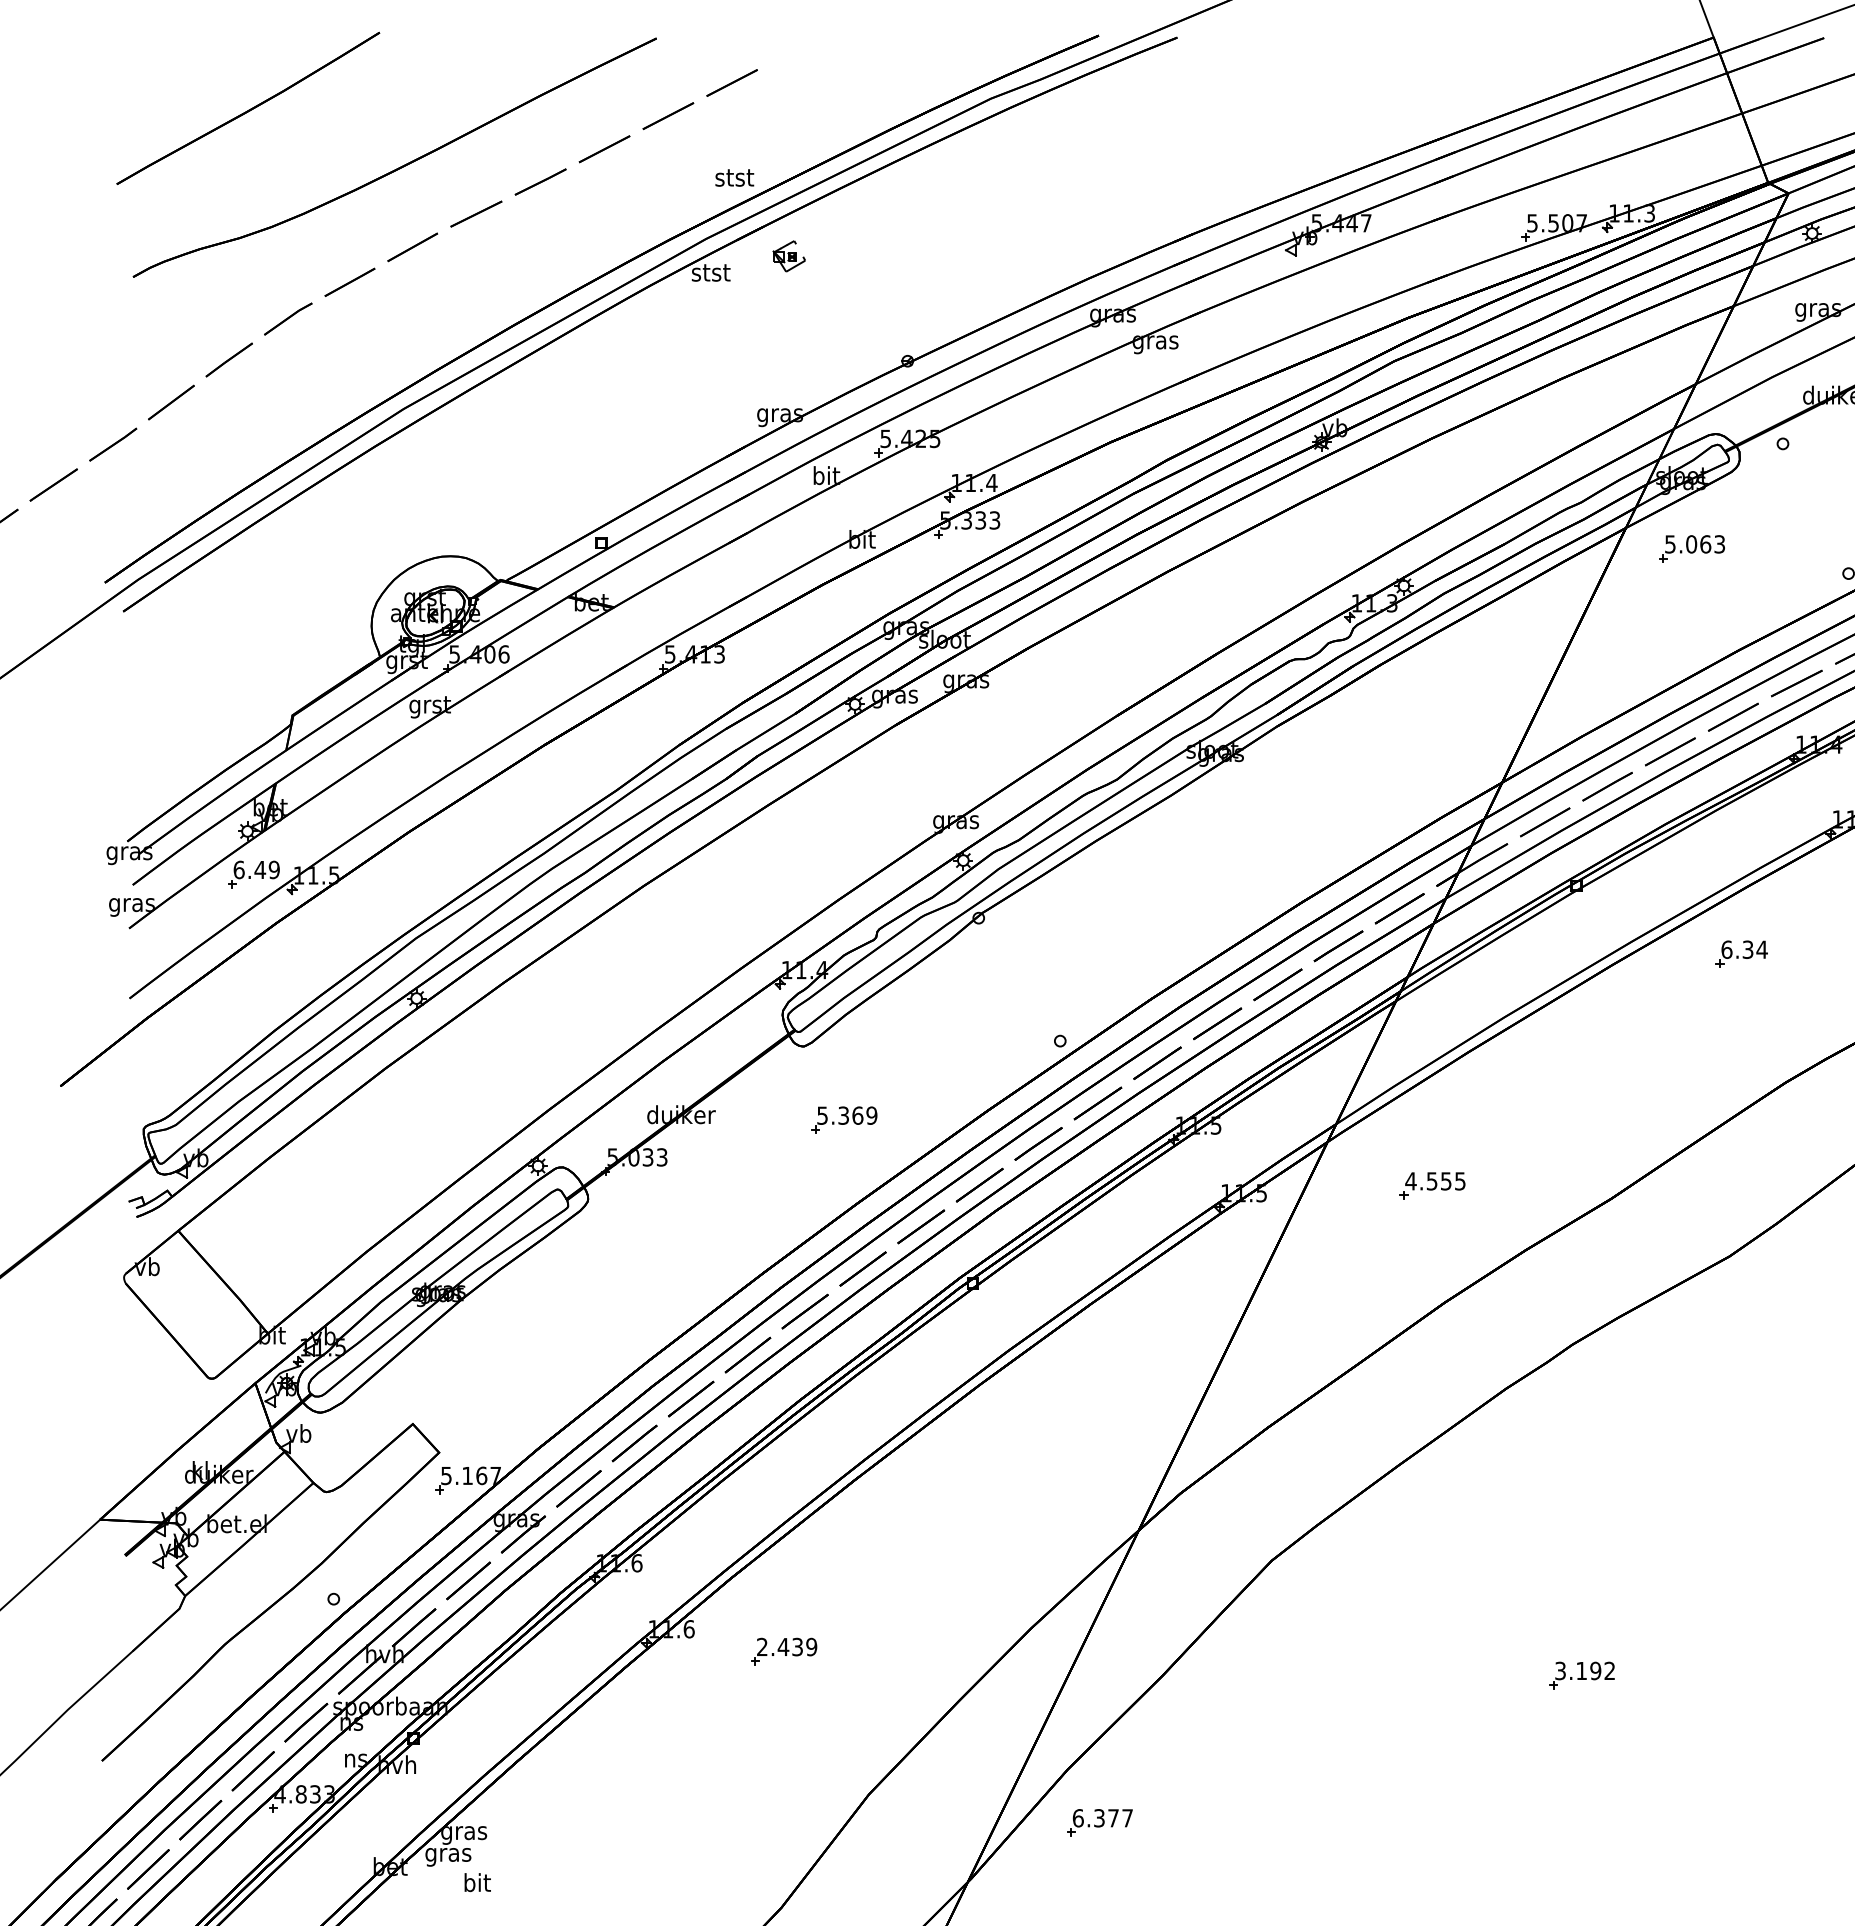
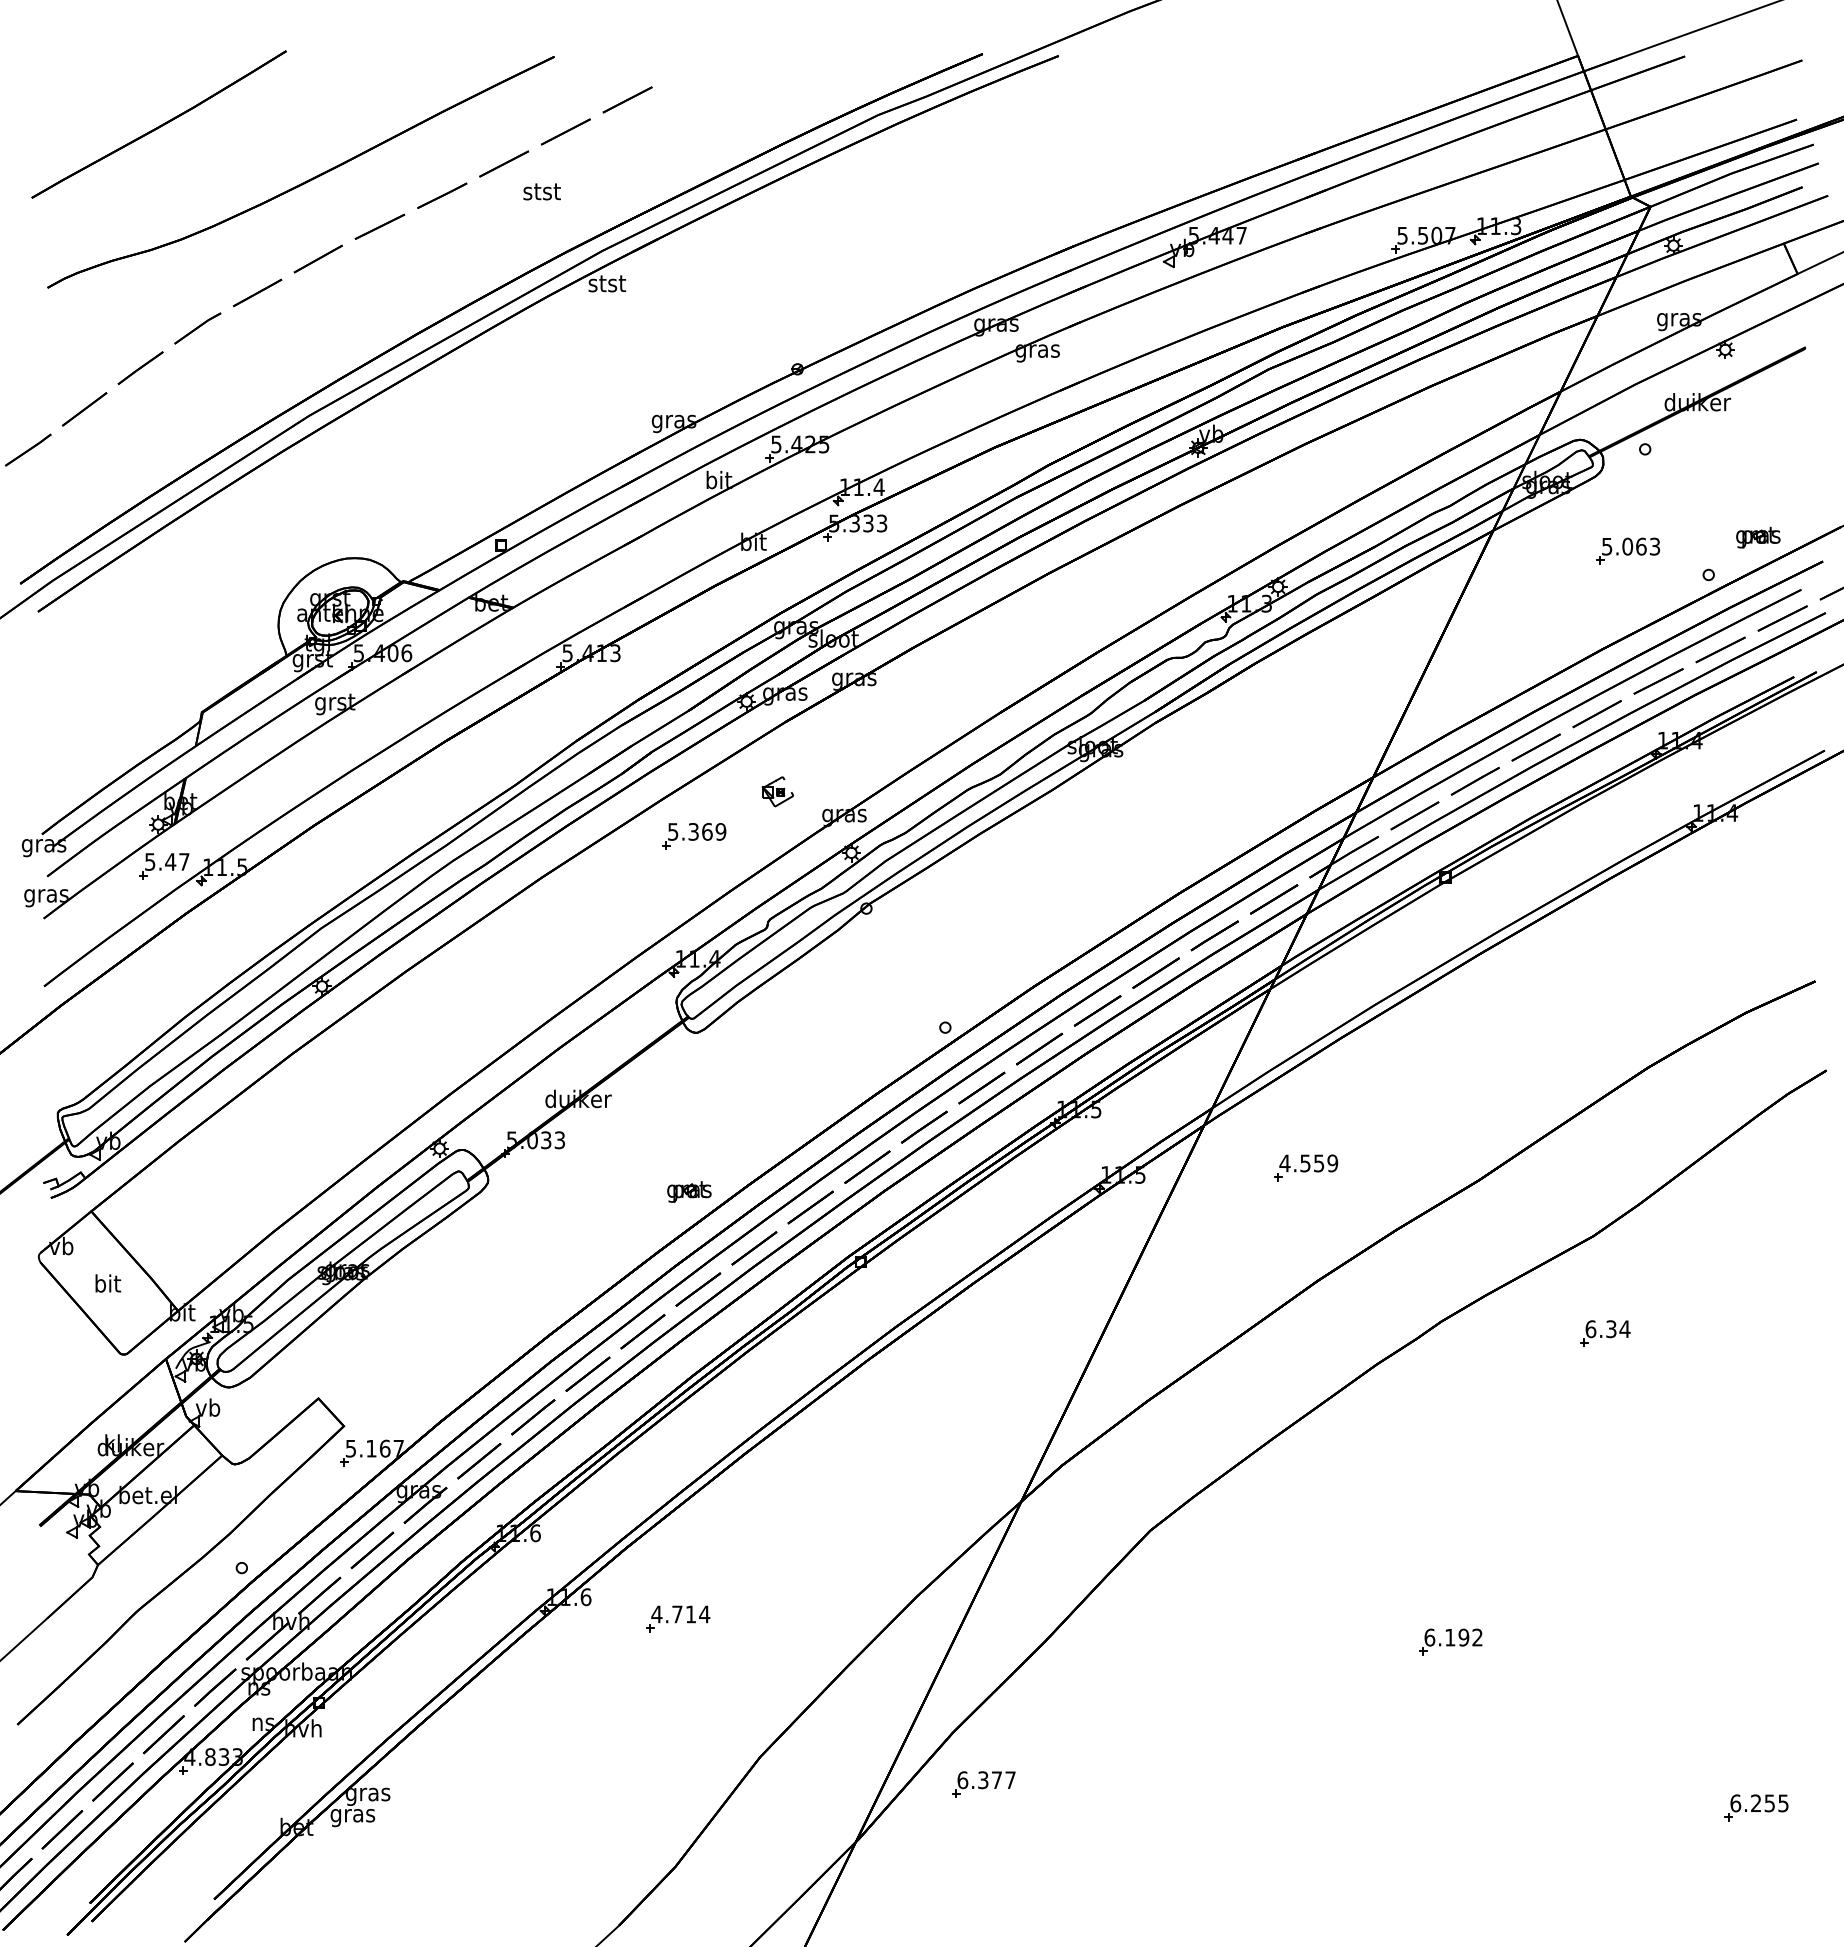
text: (734, 177) -> (541, 191), moved
part: (788, 256) -> (777, 791), moved
part: (1692, 548) -> (1628, 550), moved
text: (256, 869) -> (167, 861), 6.49 -> 5.47
part: (1741, 954) -> (1605, 1333), moved
part: (844, 1120) -> (694, 836), moved
text: (1460, 1181) -> (1332, 1163), 4.555 -> 4.559
part: (796, 1210) -> (689, 1191), added
text: (786, 1647) -> (680, 1614), 2.439 -> 4.714
text: (1560, 1670) -> (1429, 1637), 3.192 -> 6.192
text: (477, 1882) -> (108, 1283), moved

